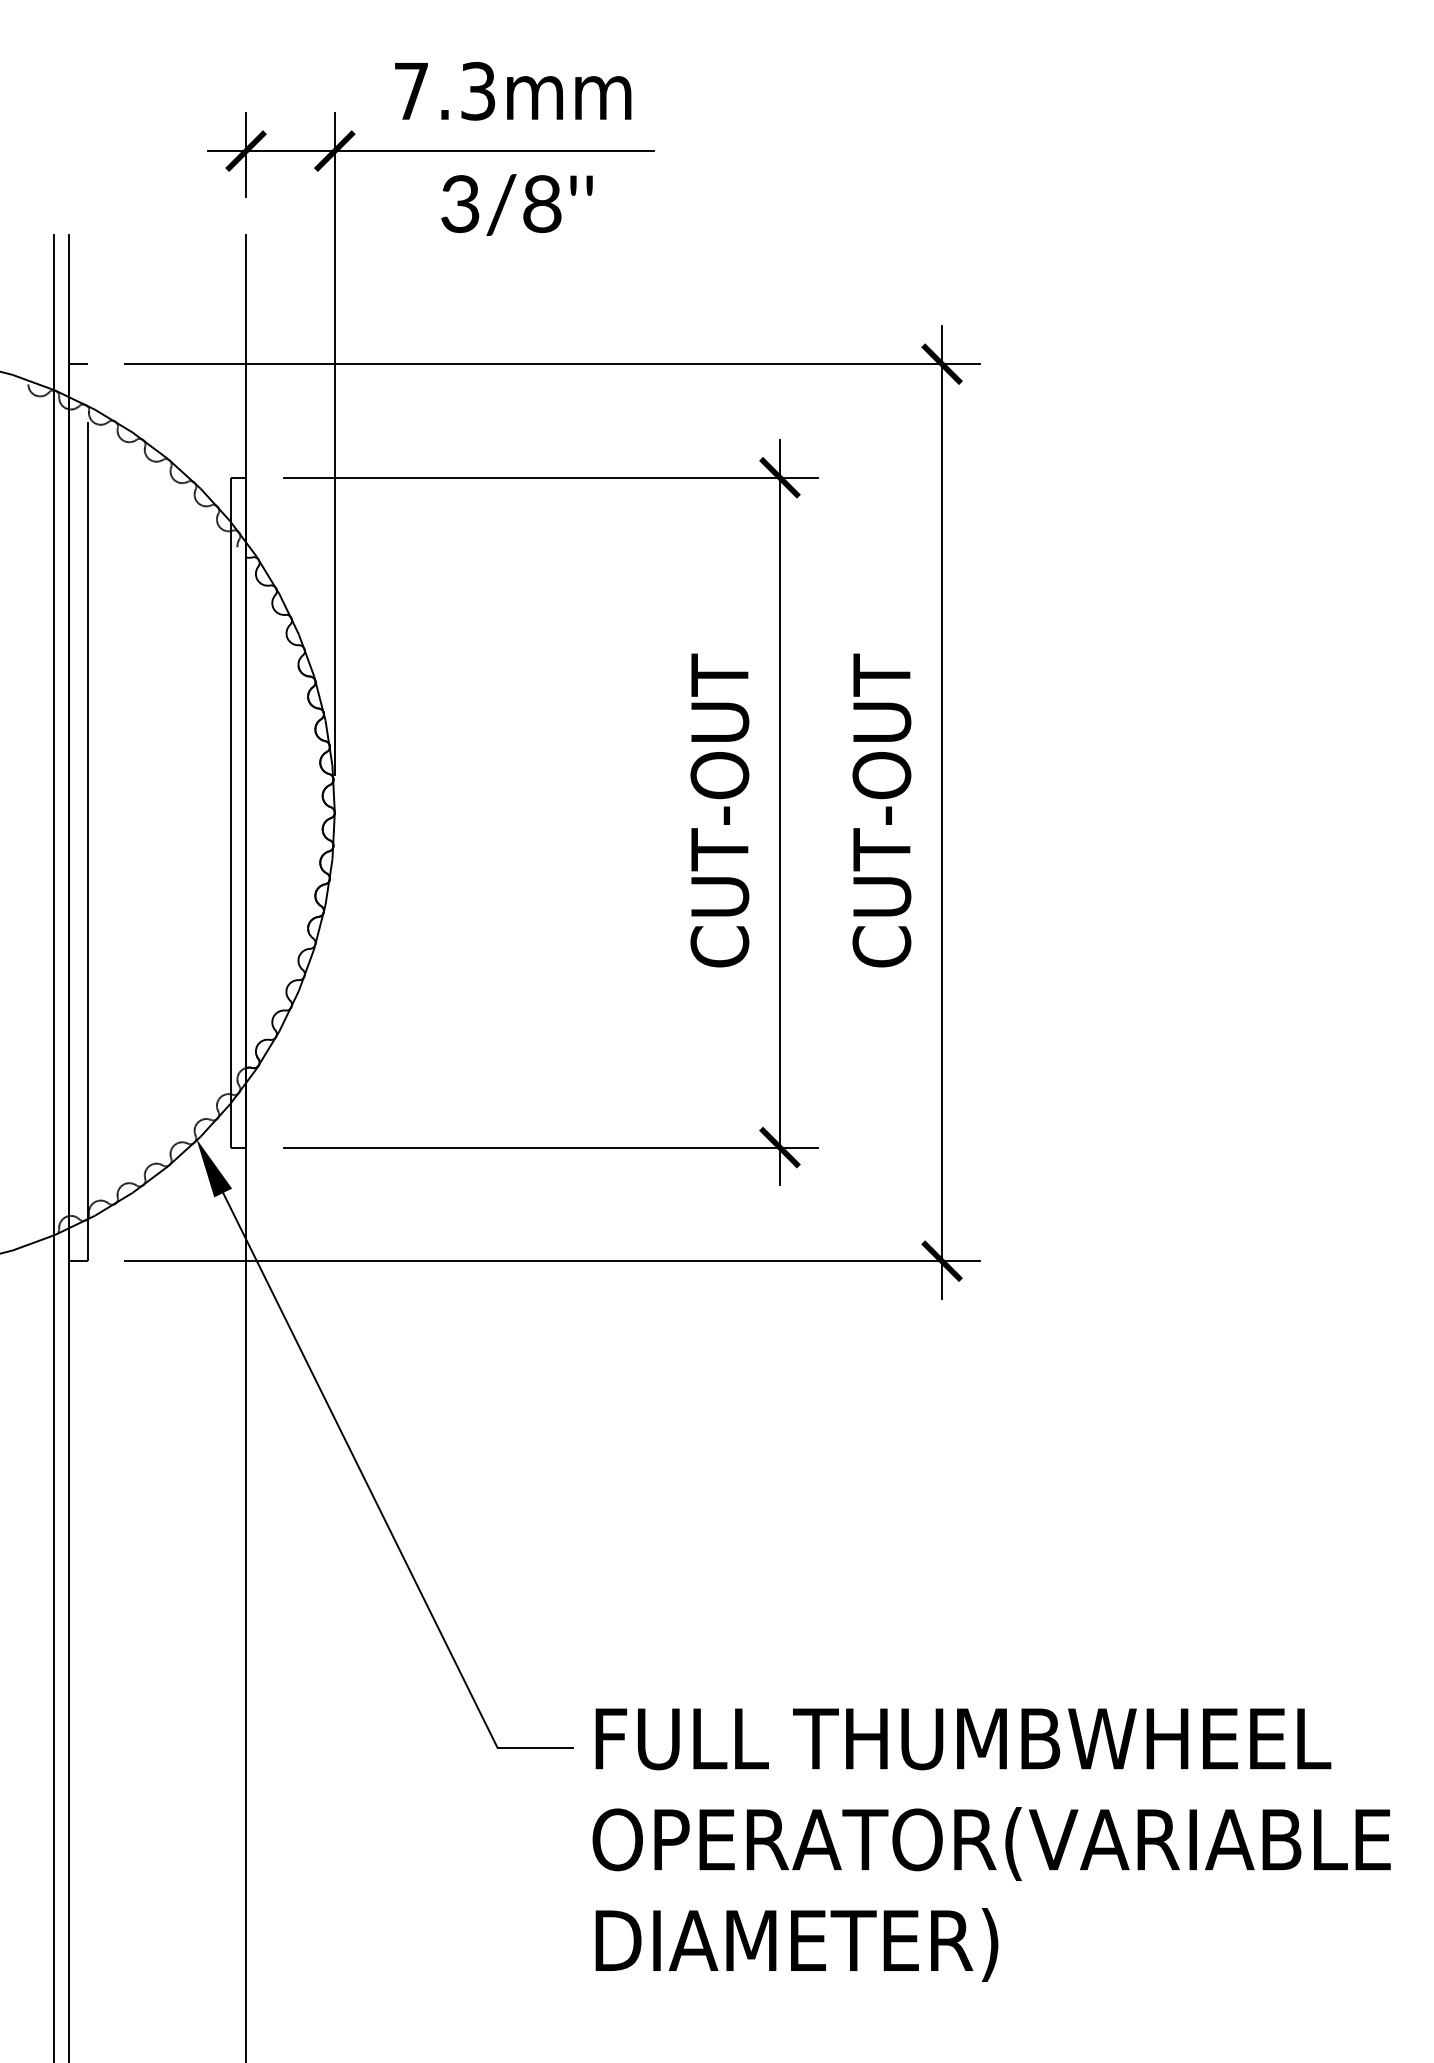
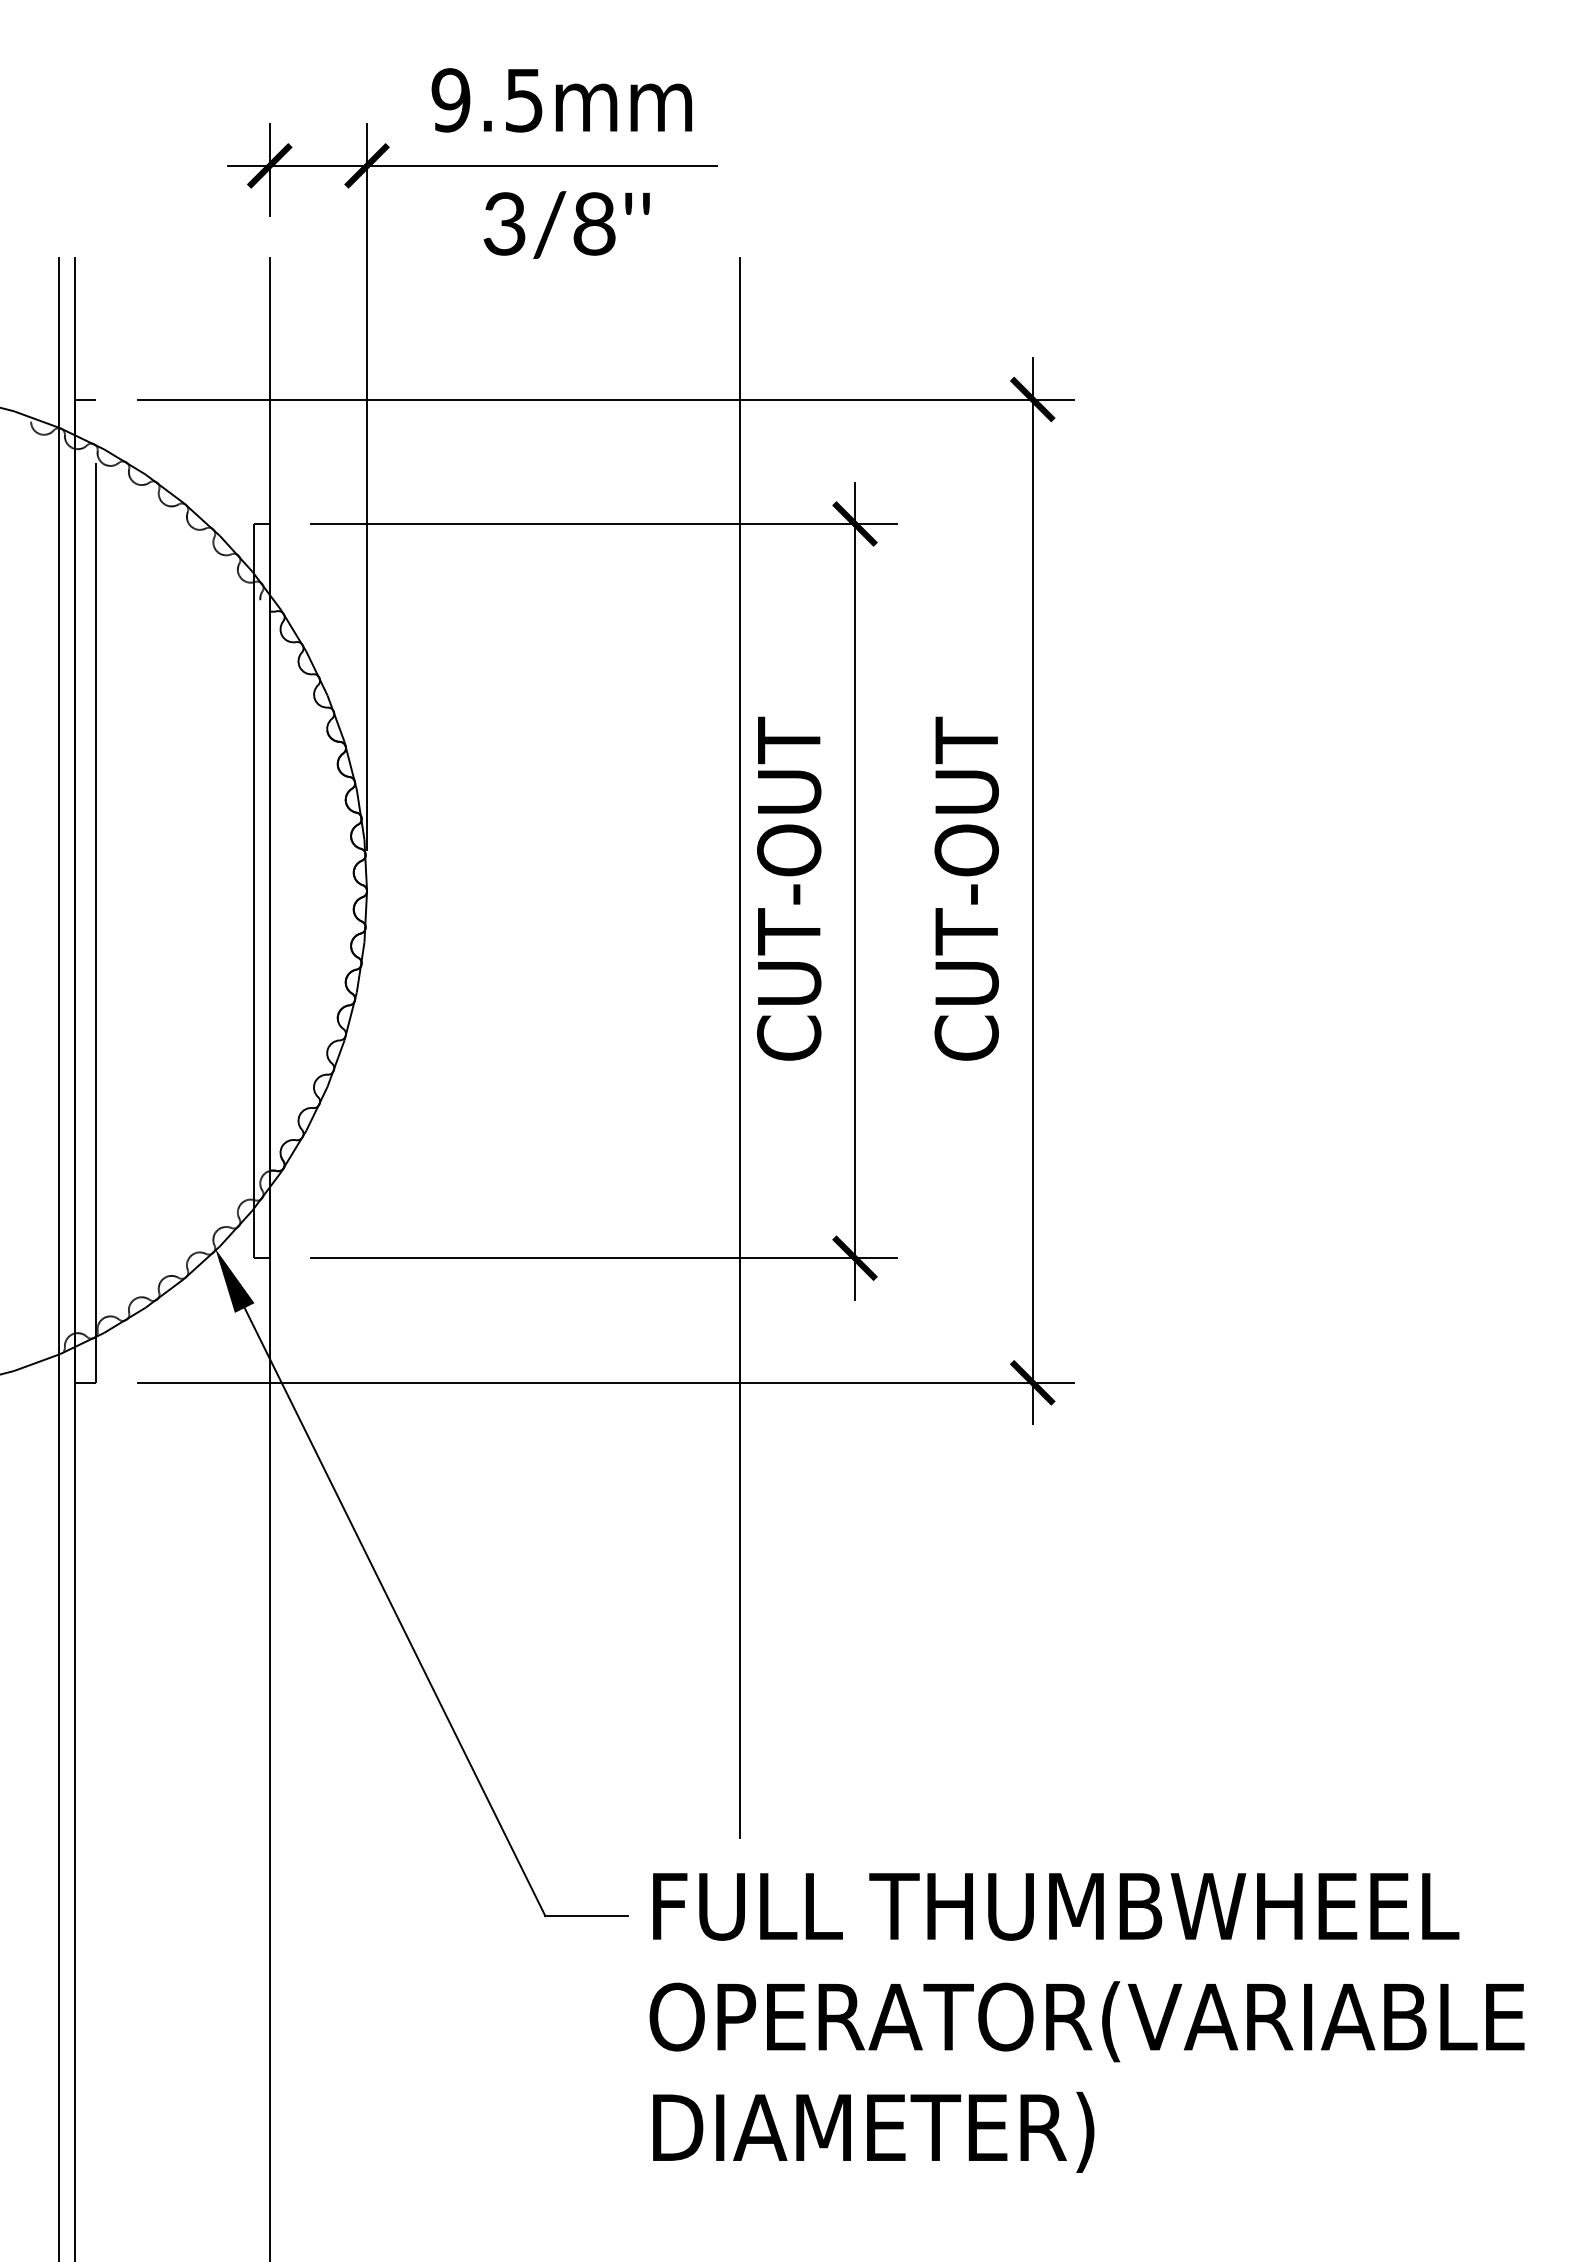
text: (444, 90) -> (487, 99), 7.3mm -> 9.5mm
line: (675, 955) -> (740, 1047), added

